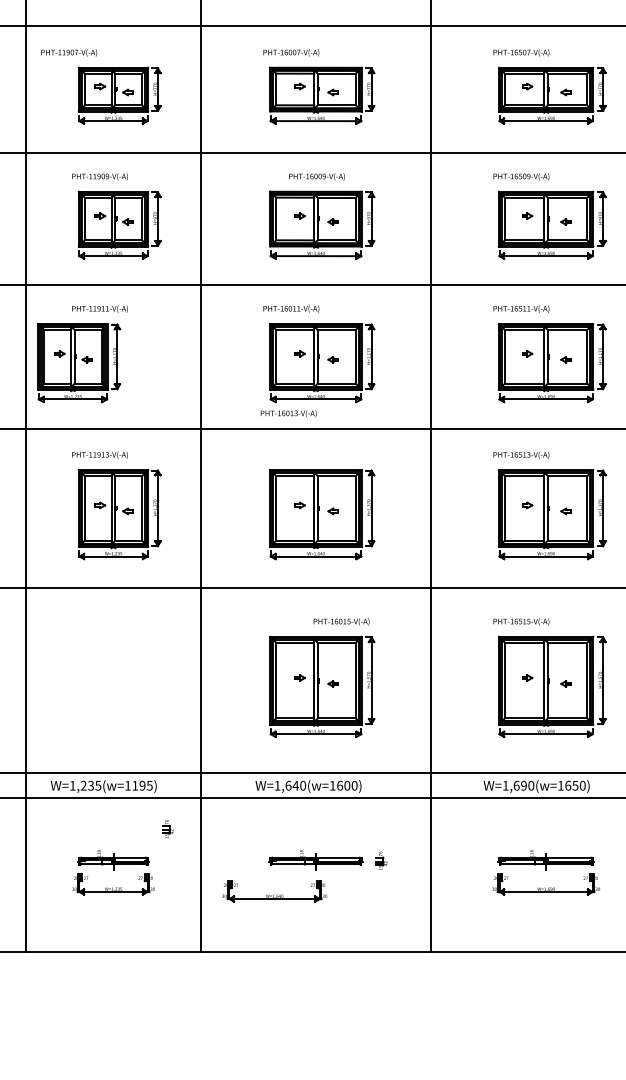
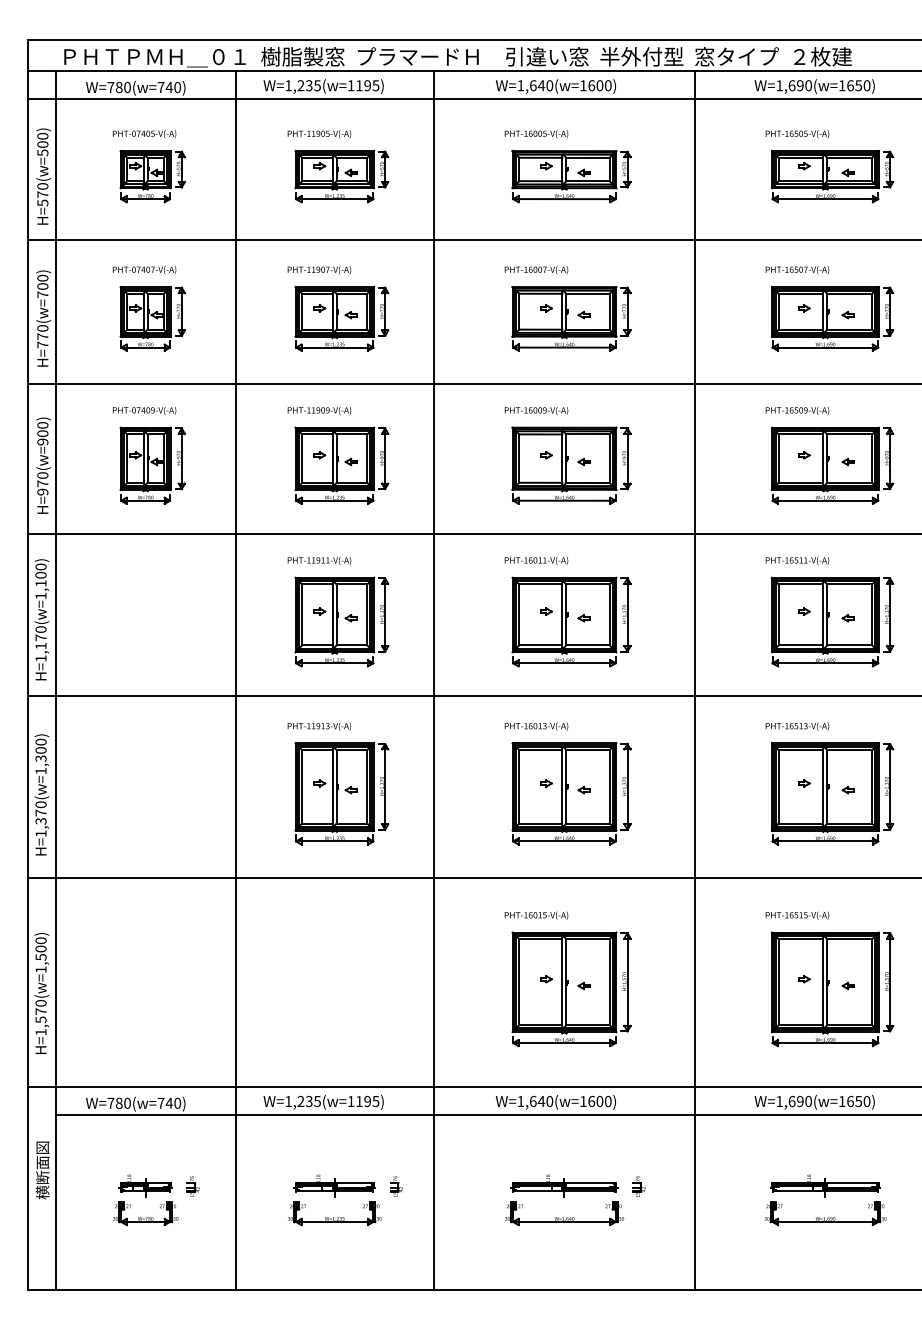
text: (69, 53) -> (319, 270), moved
text: (316, 176) -> (536, 410), moved
part: (78, 362) -> (341, 621), moved
text: (288, 413) -> (536, 726), moved
text: (341, 621) -> (536, 915), moved
part: (167, 828) -> (396, 1186), moved
part: (274, 891) -> (564, 1213), moved

